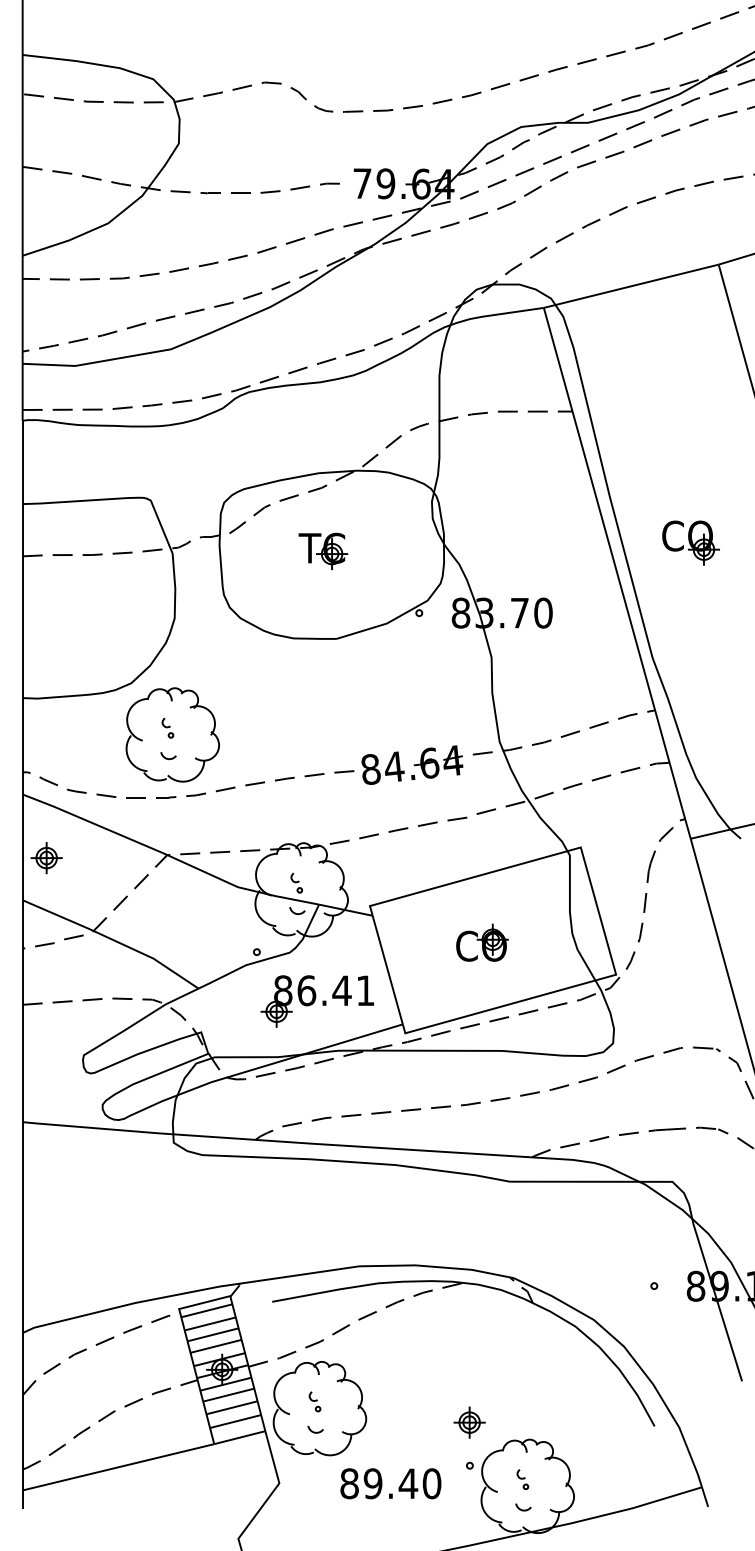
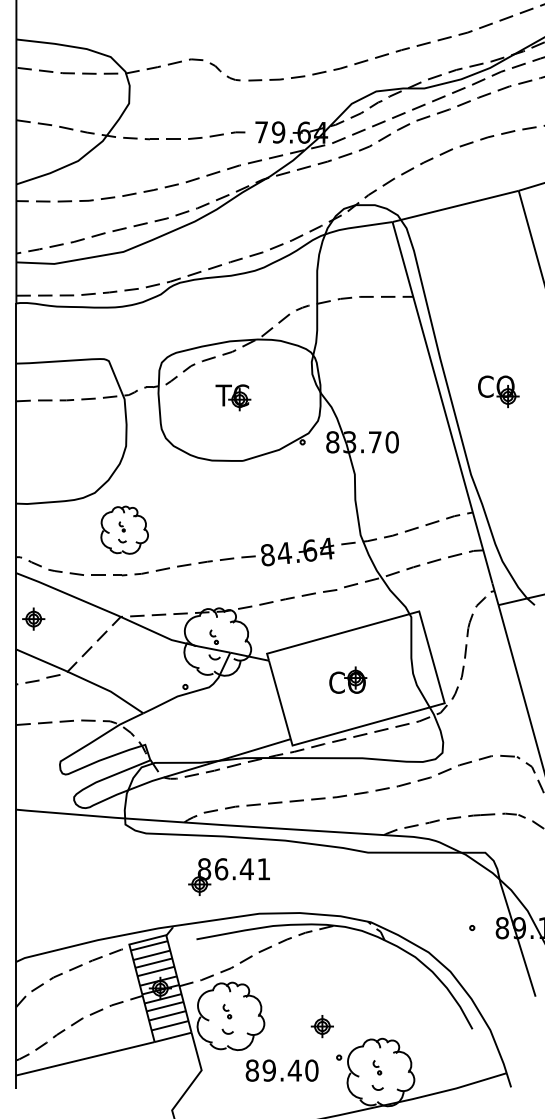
part: (172, 734) -> (124, 529), size x0.7
part: (316, 1001) -> (228, 877), moved
part: (469, 1422) -> (322, 1026), moved

